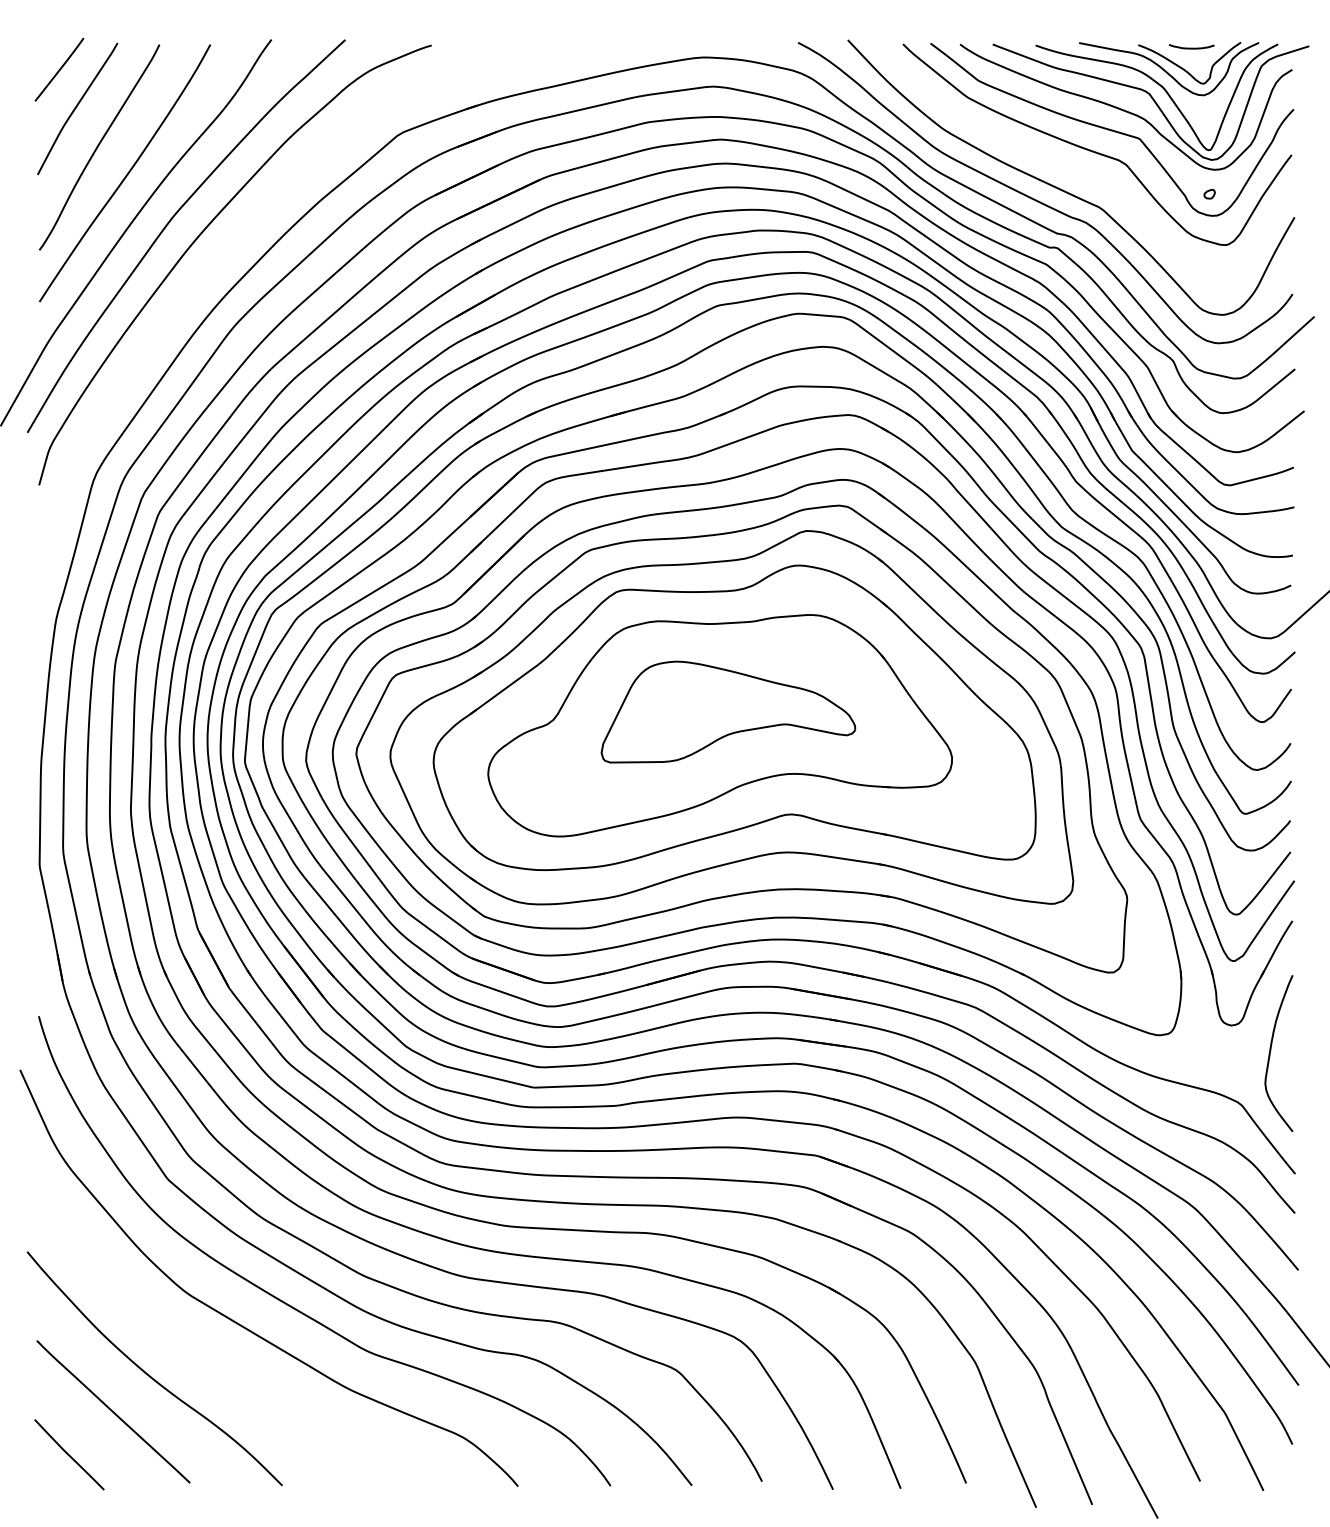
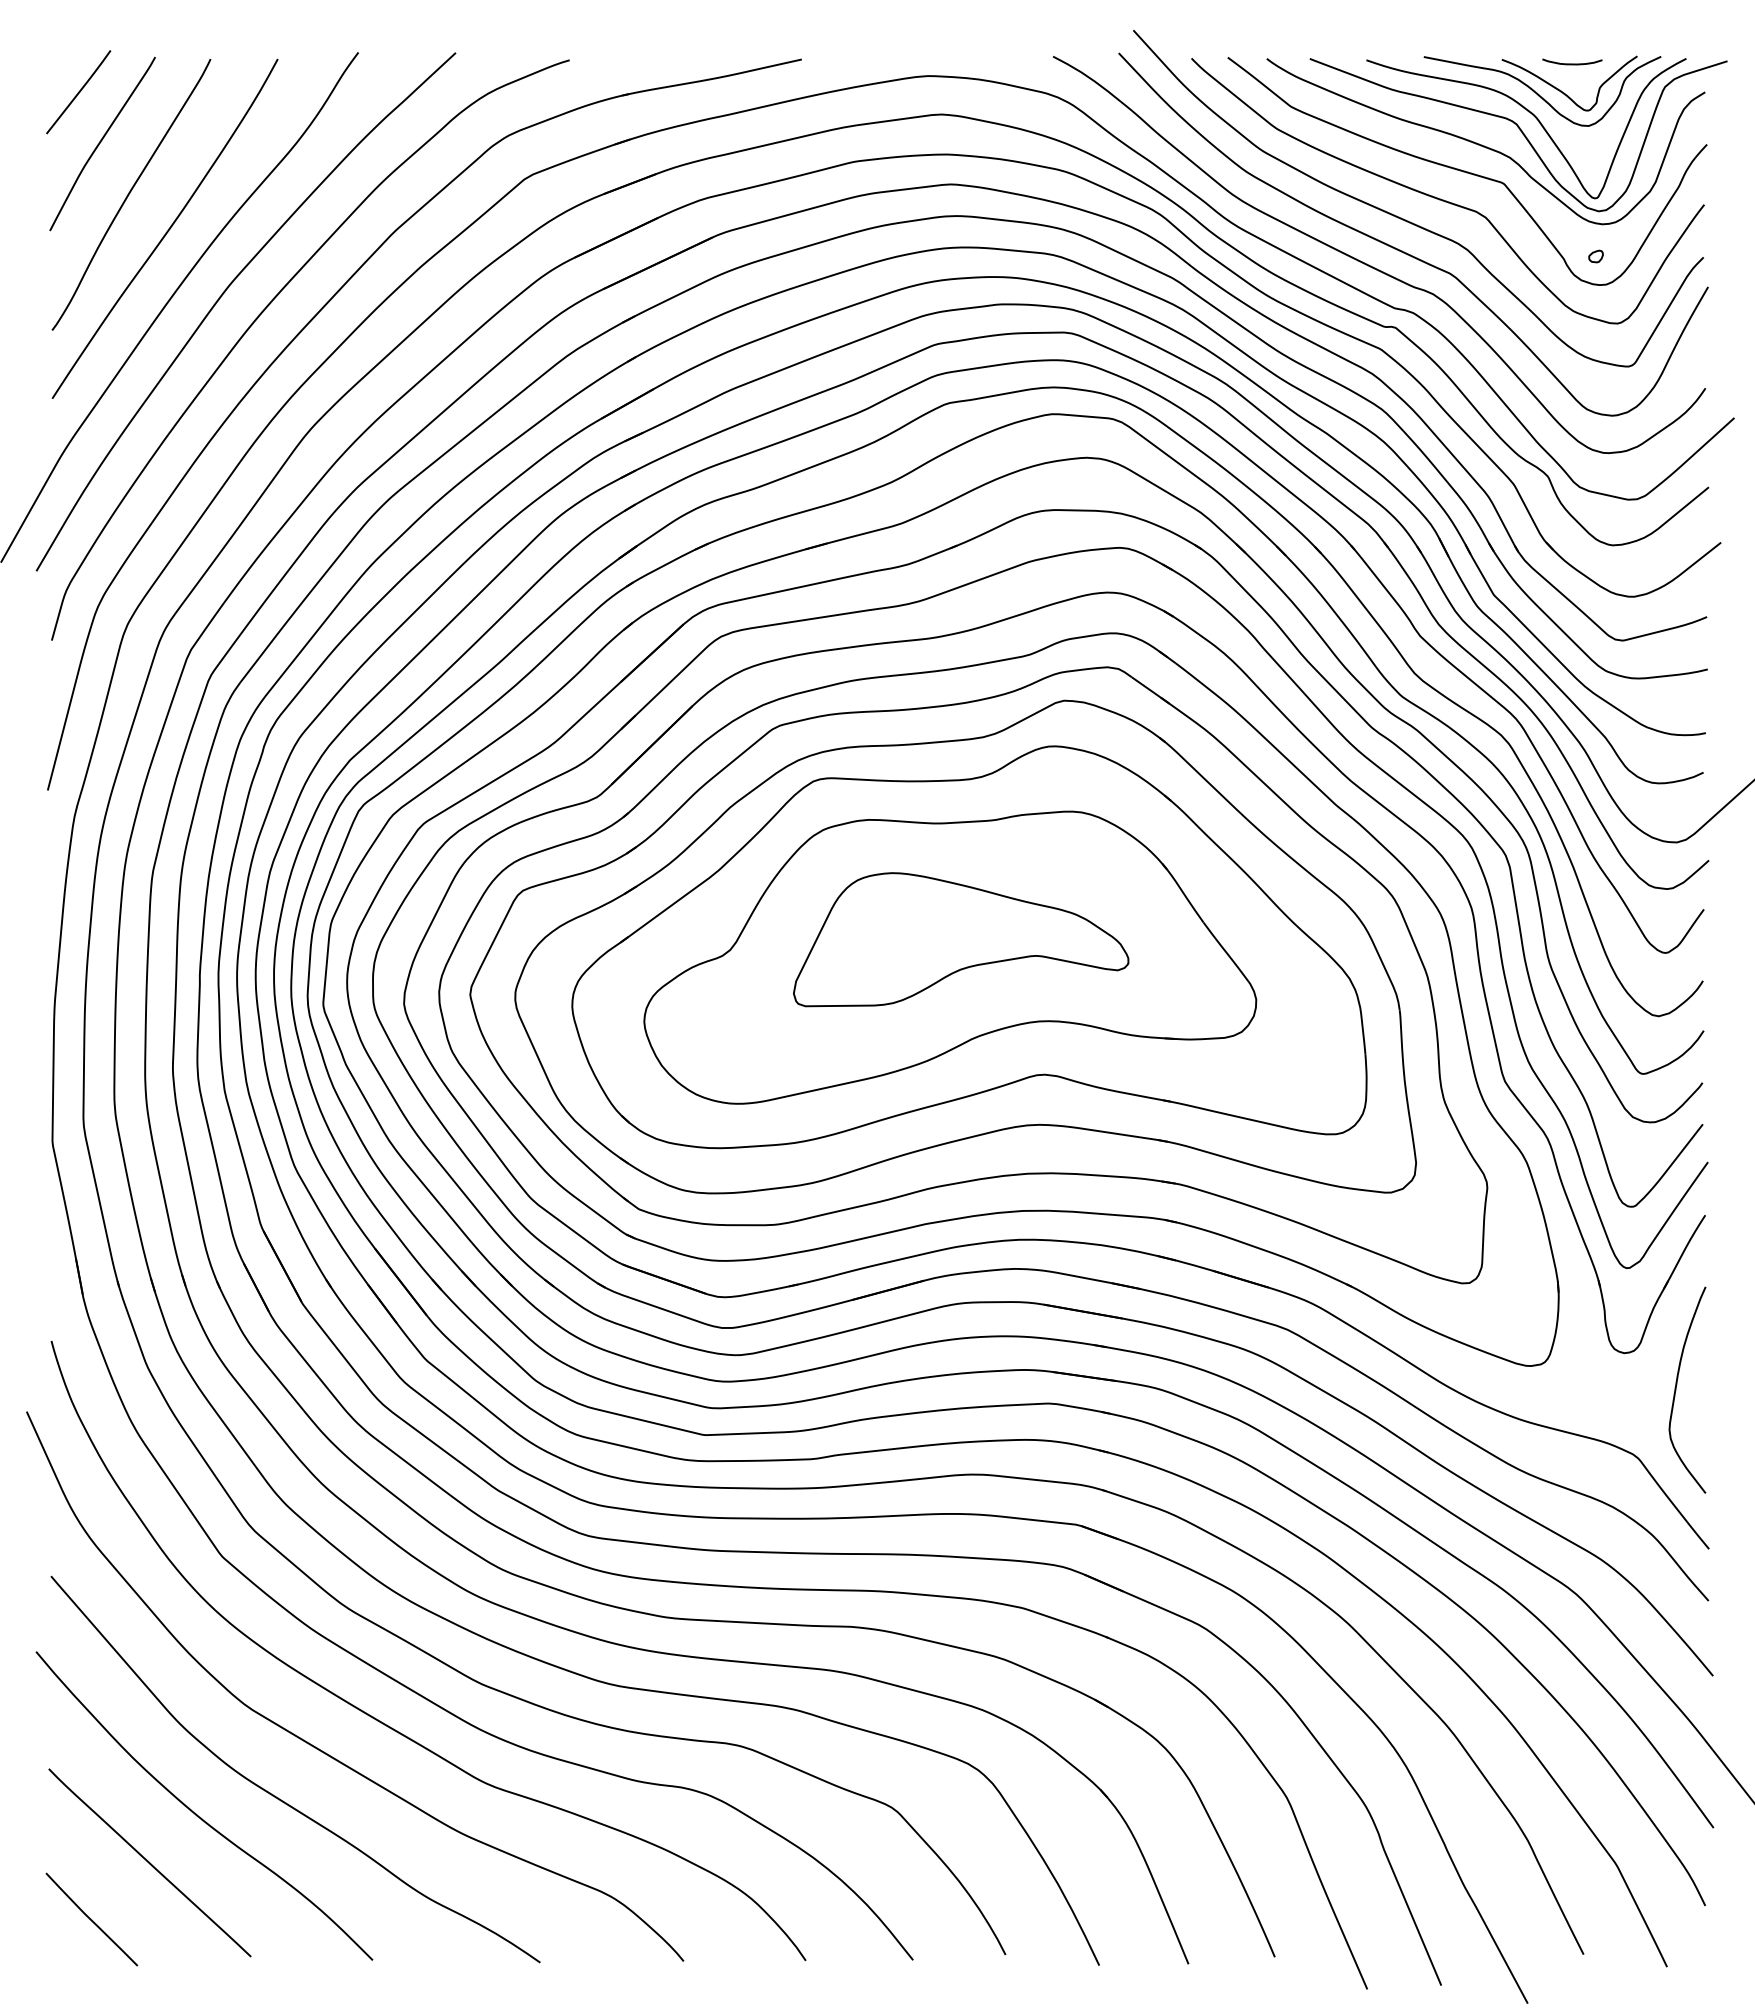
curve: (1067, 166) -> (1408, 220), added
part: (239, 239) -> (316, 316), added
curve: (210, 1362) -> (278, 1797), added

